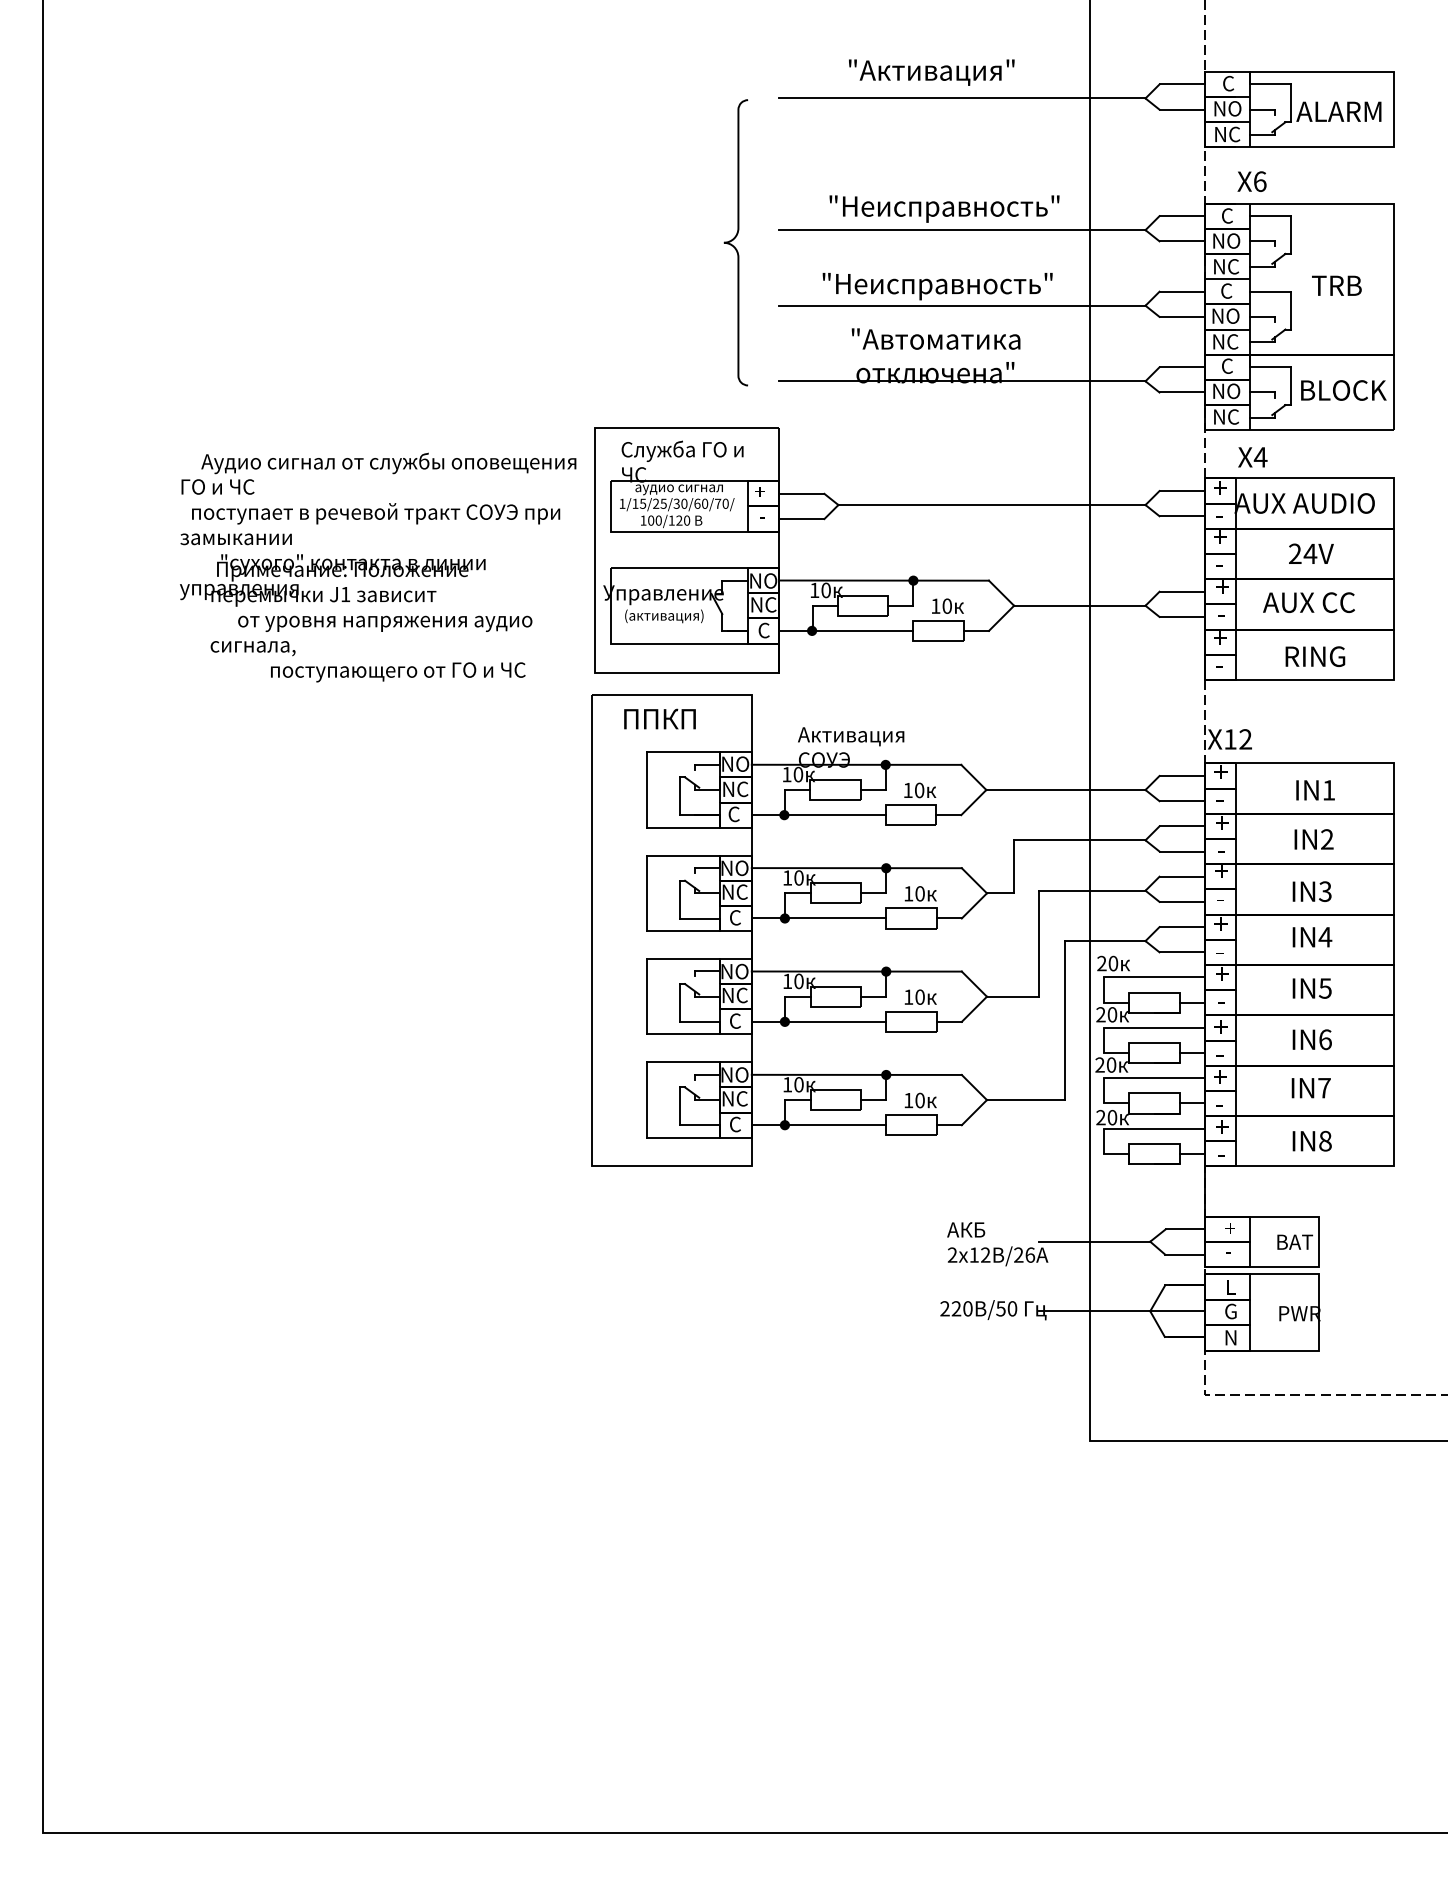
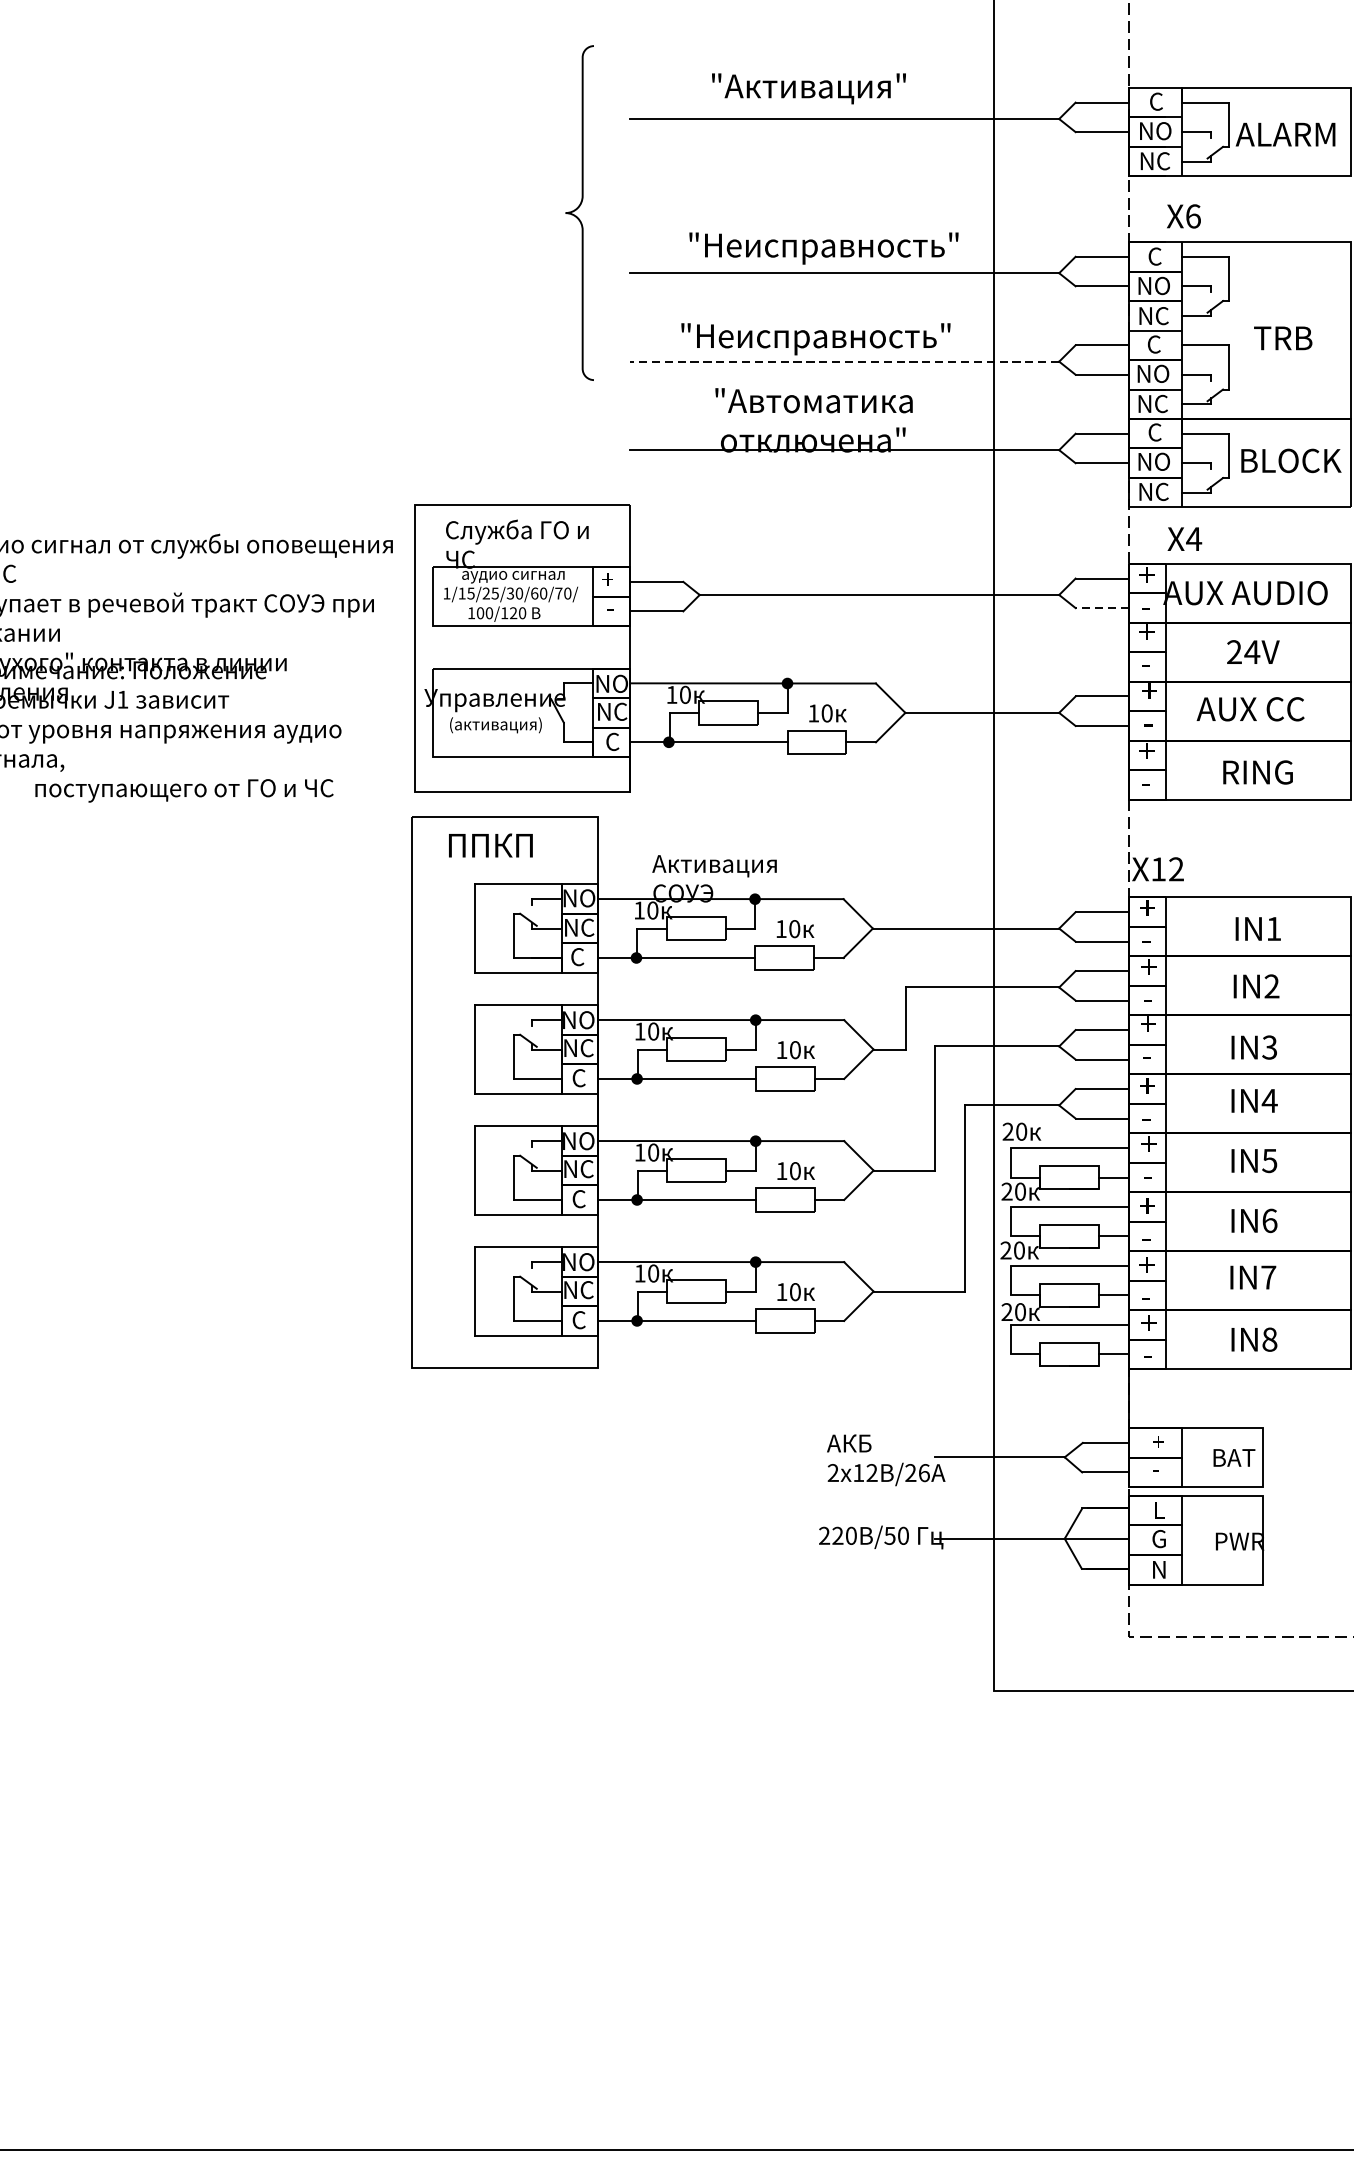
curve: (733, 240) -> (576, 210), moved
line: (961, 305) -> (843, 361), solid -> dashed
line: (1182, 516) -> (1102, 608), solid -> dashed

